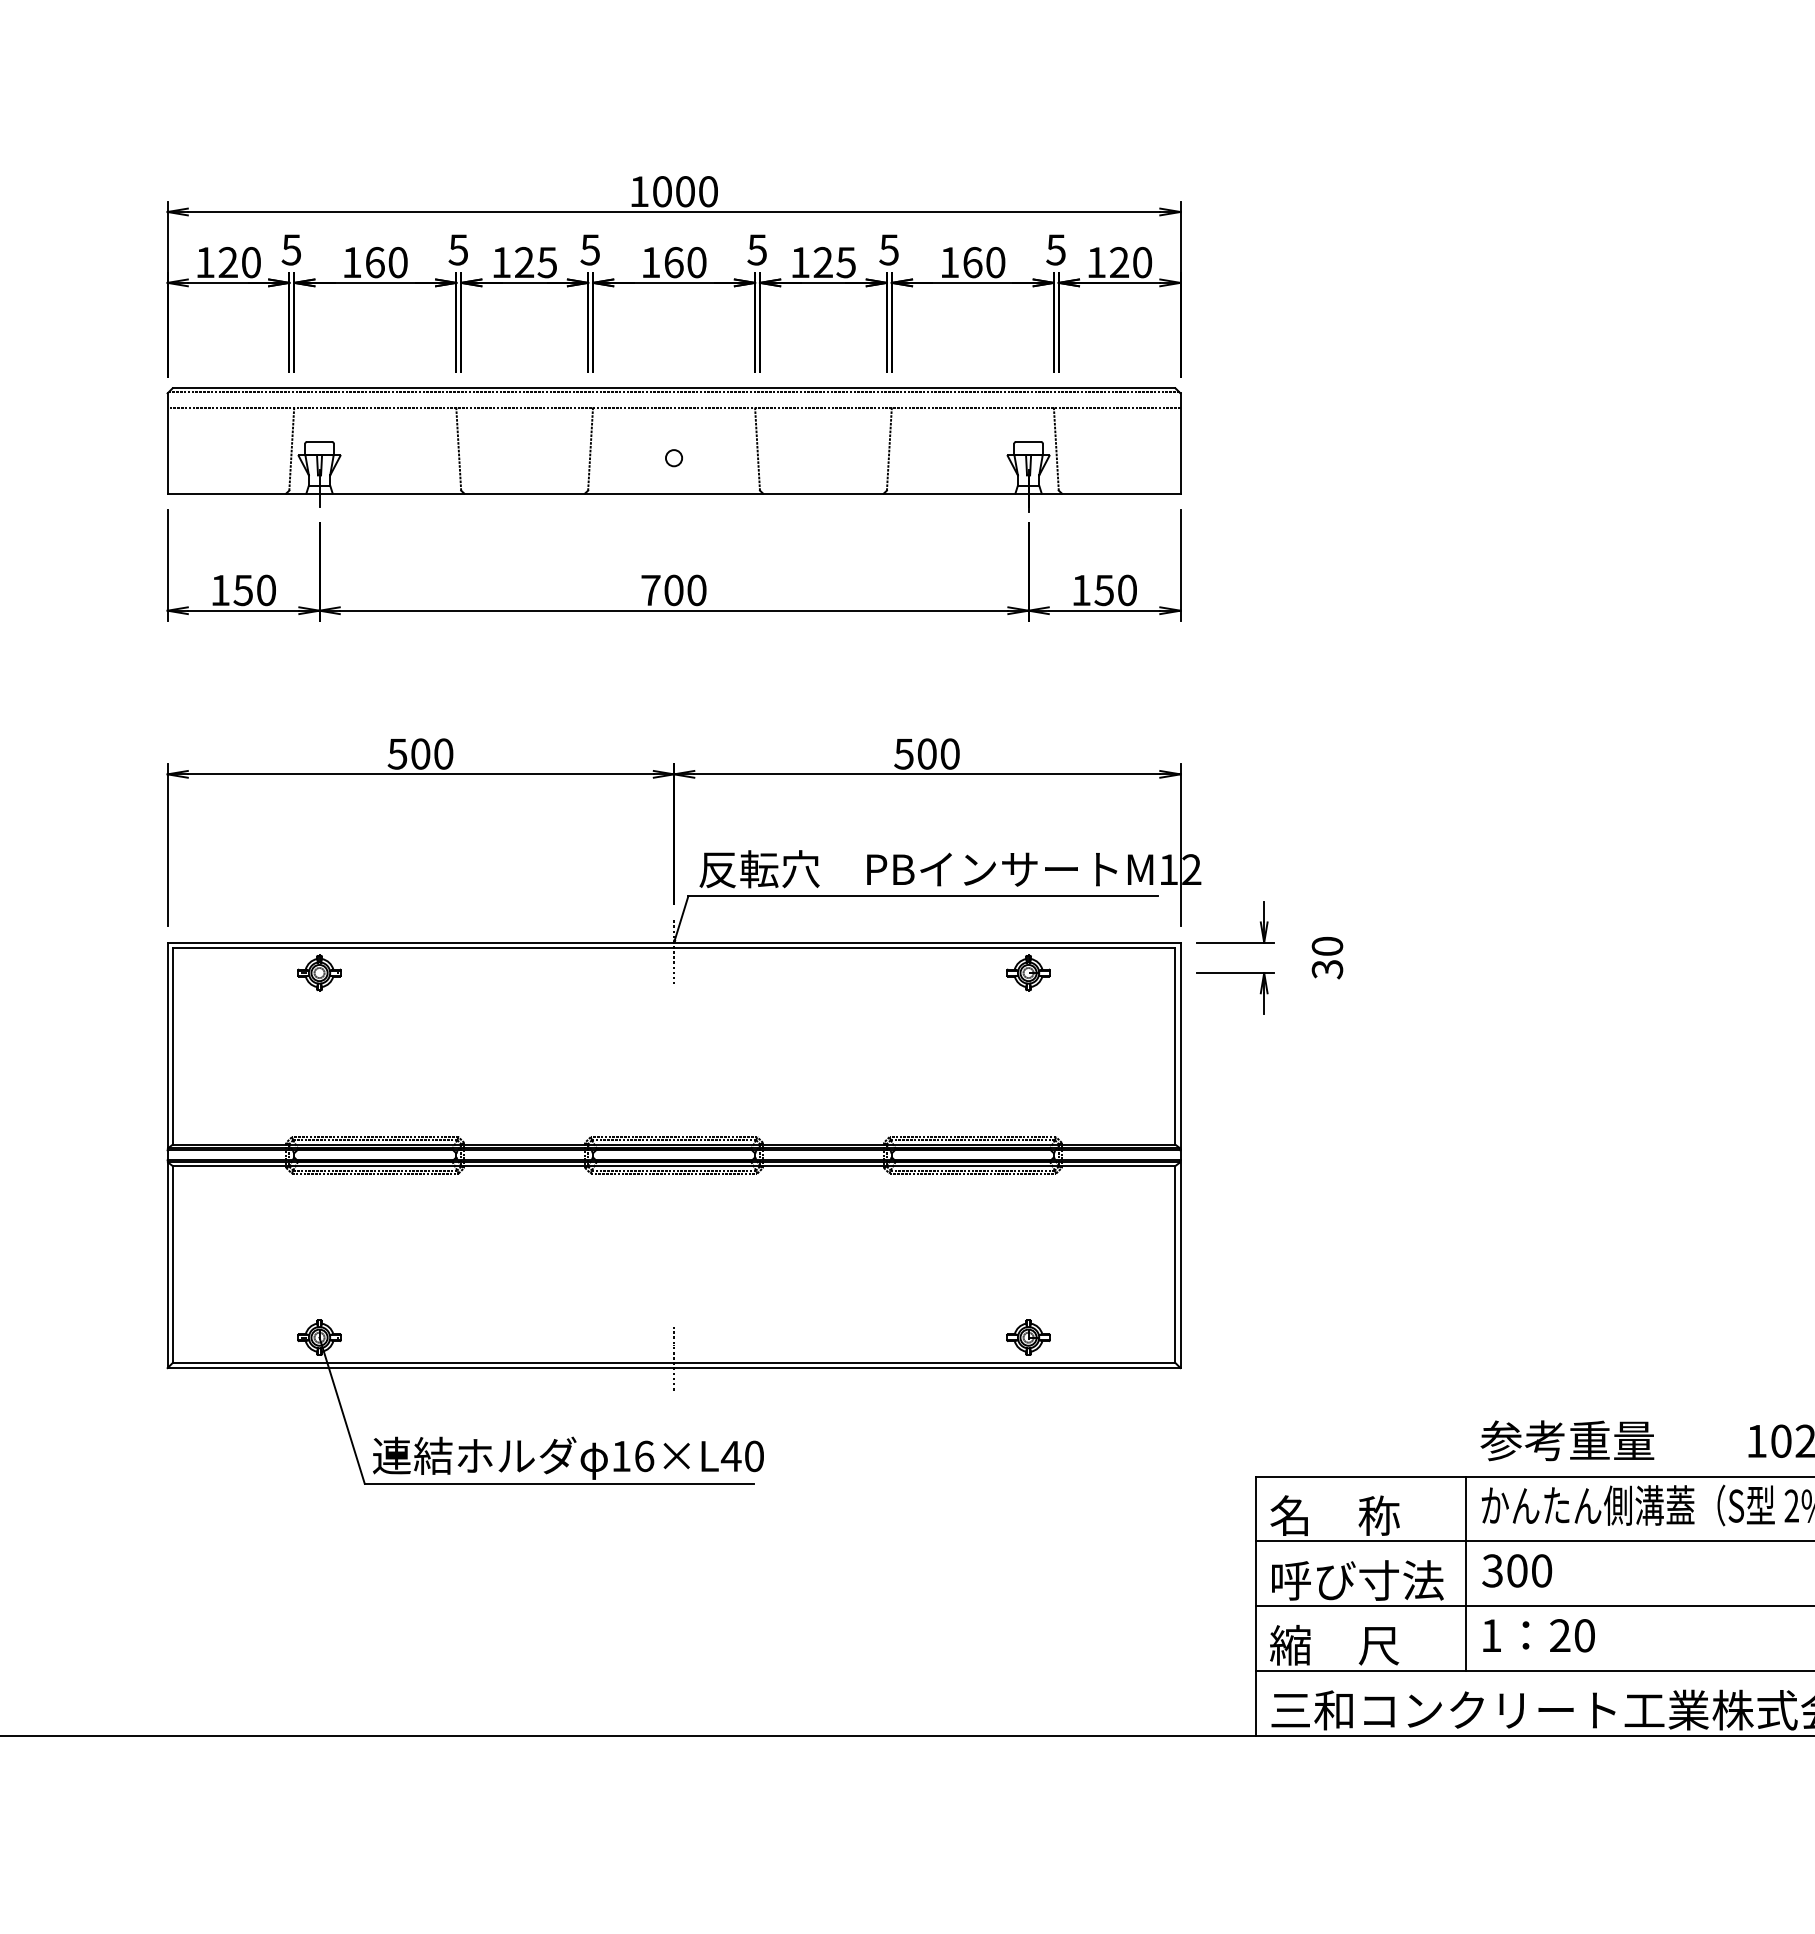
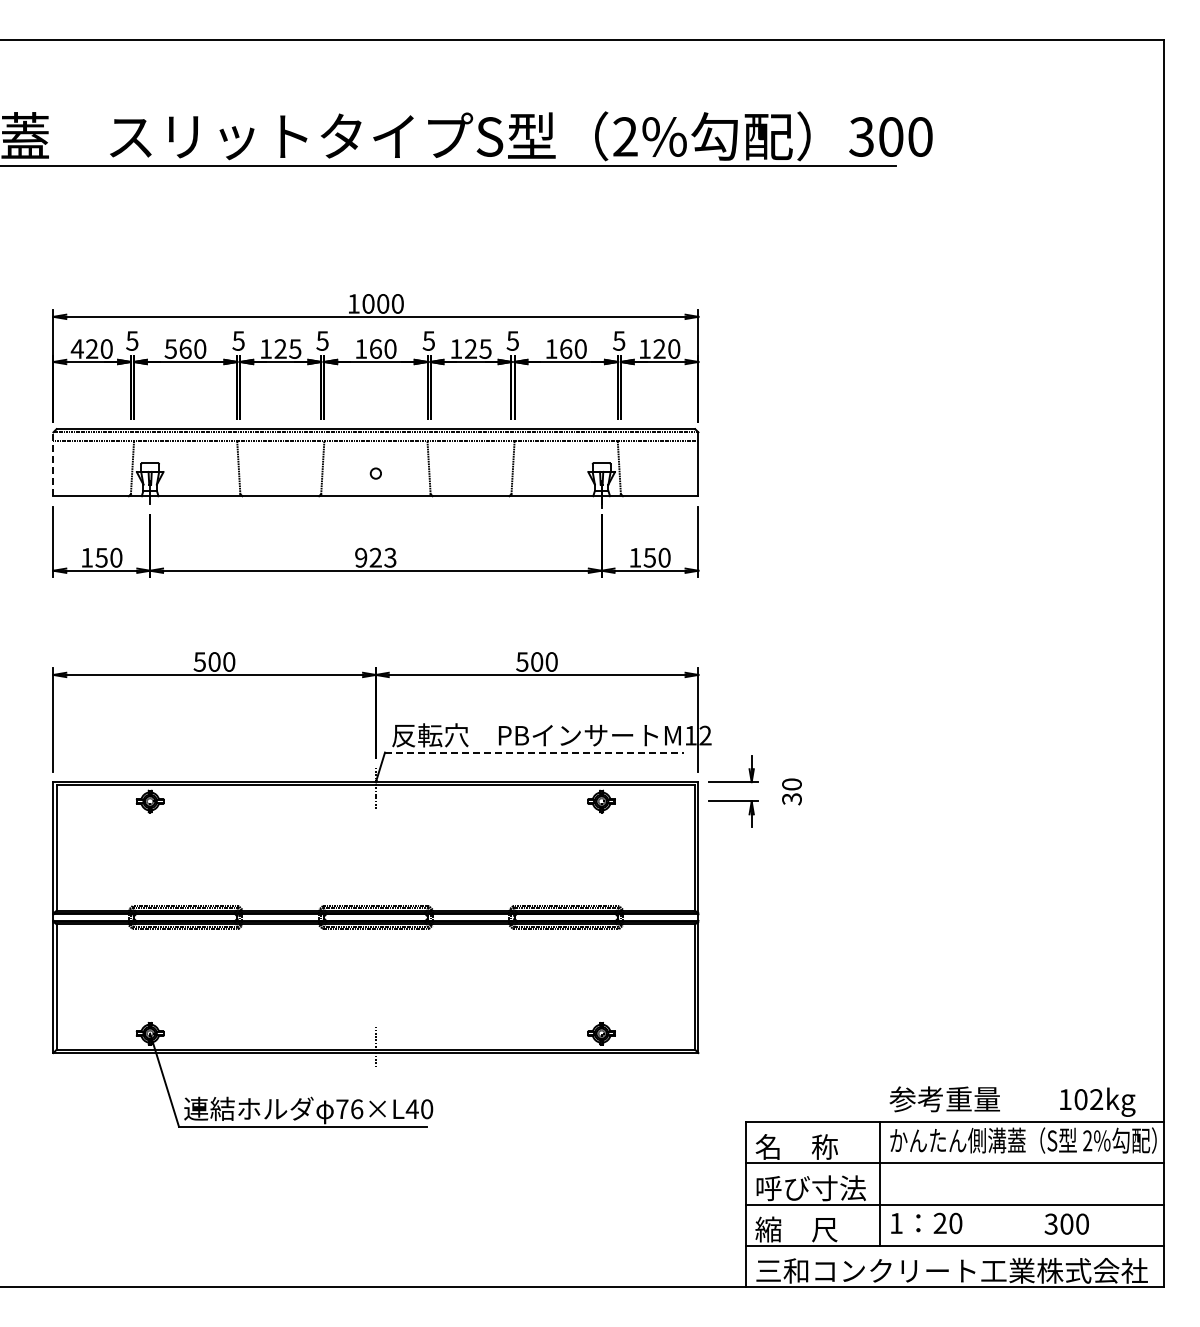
text: (203, 261) -> (76, 348), 120 -> 420
text: (351, 261) -> (170, 348), 160 -> 560
line: (167, 443) -> (53, 464), solid -> dashed
text: (673, 589) -> (375, 557), 700 -> 923
line: (923, 896) -> (534, 752), solid -> dashed
text: (621, 1455) -> (342, 1108), 16×L40 -> 76×L40
text: (1516, 1569) -> (1066, 1223), moved

